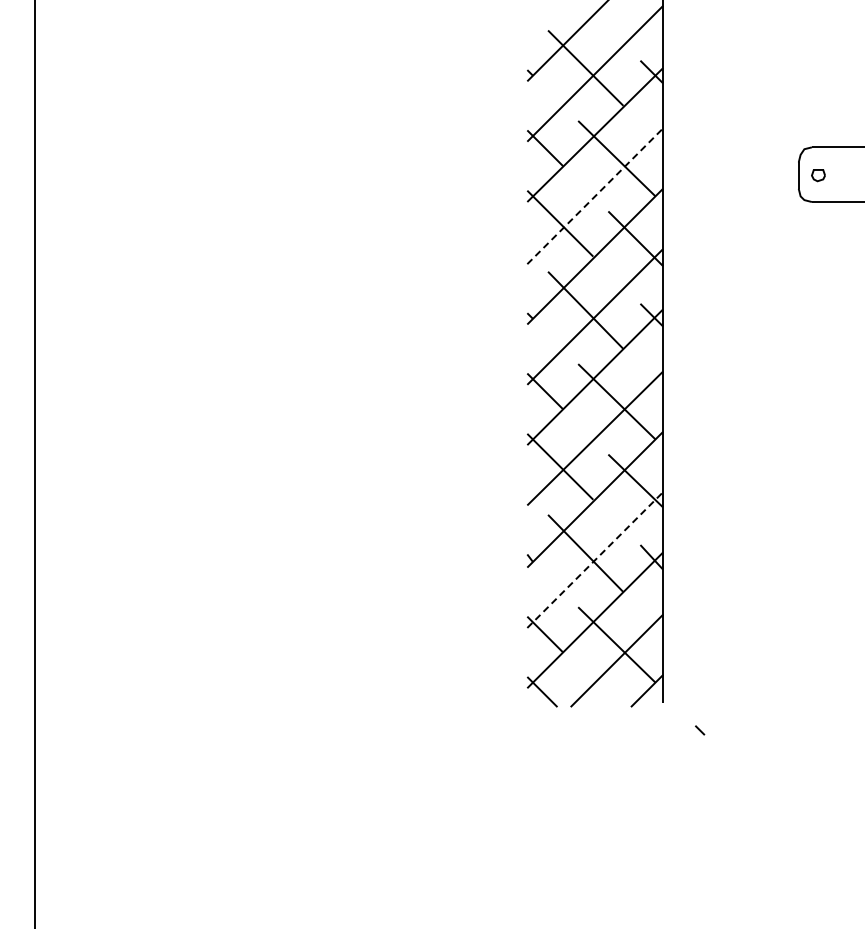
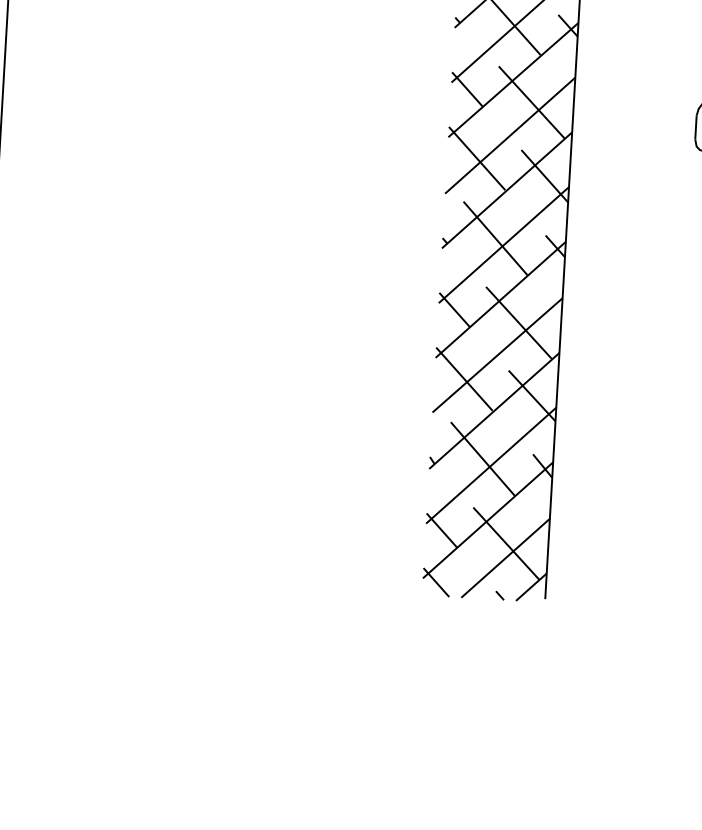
line: (595, 196) -> (510, 135), dashed -> solid
line: (595, 560) -> (491, 466), dashed -> solid
line: (700, 730) -> (500, 595), moved

